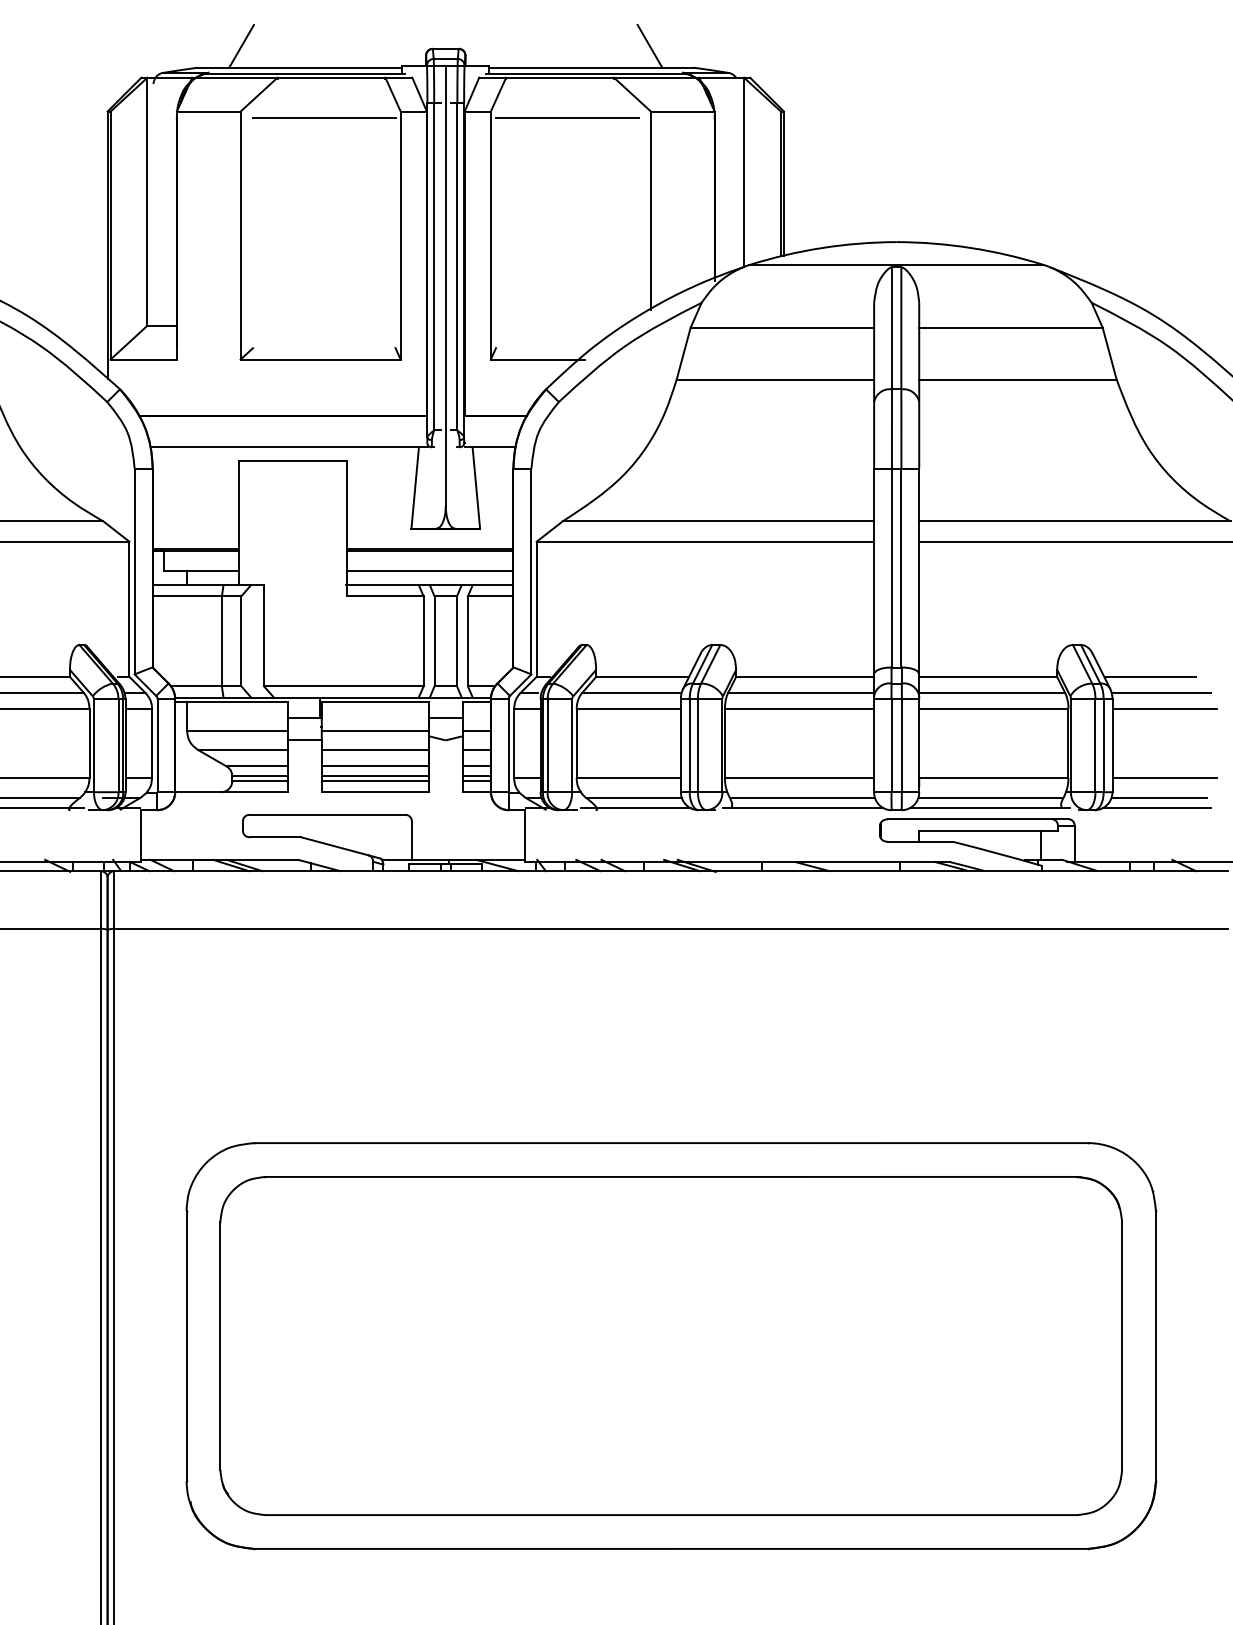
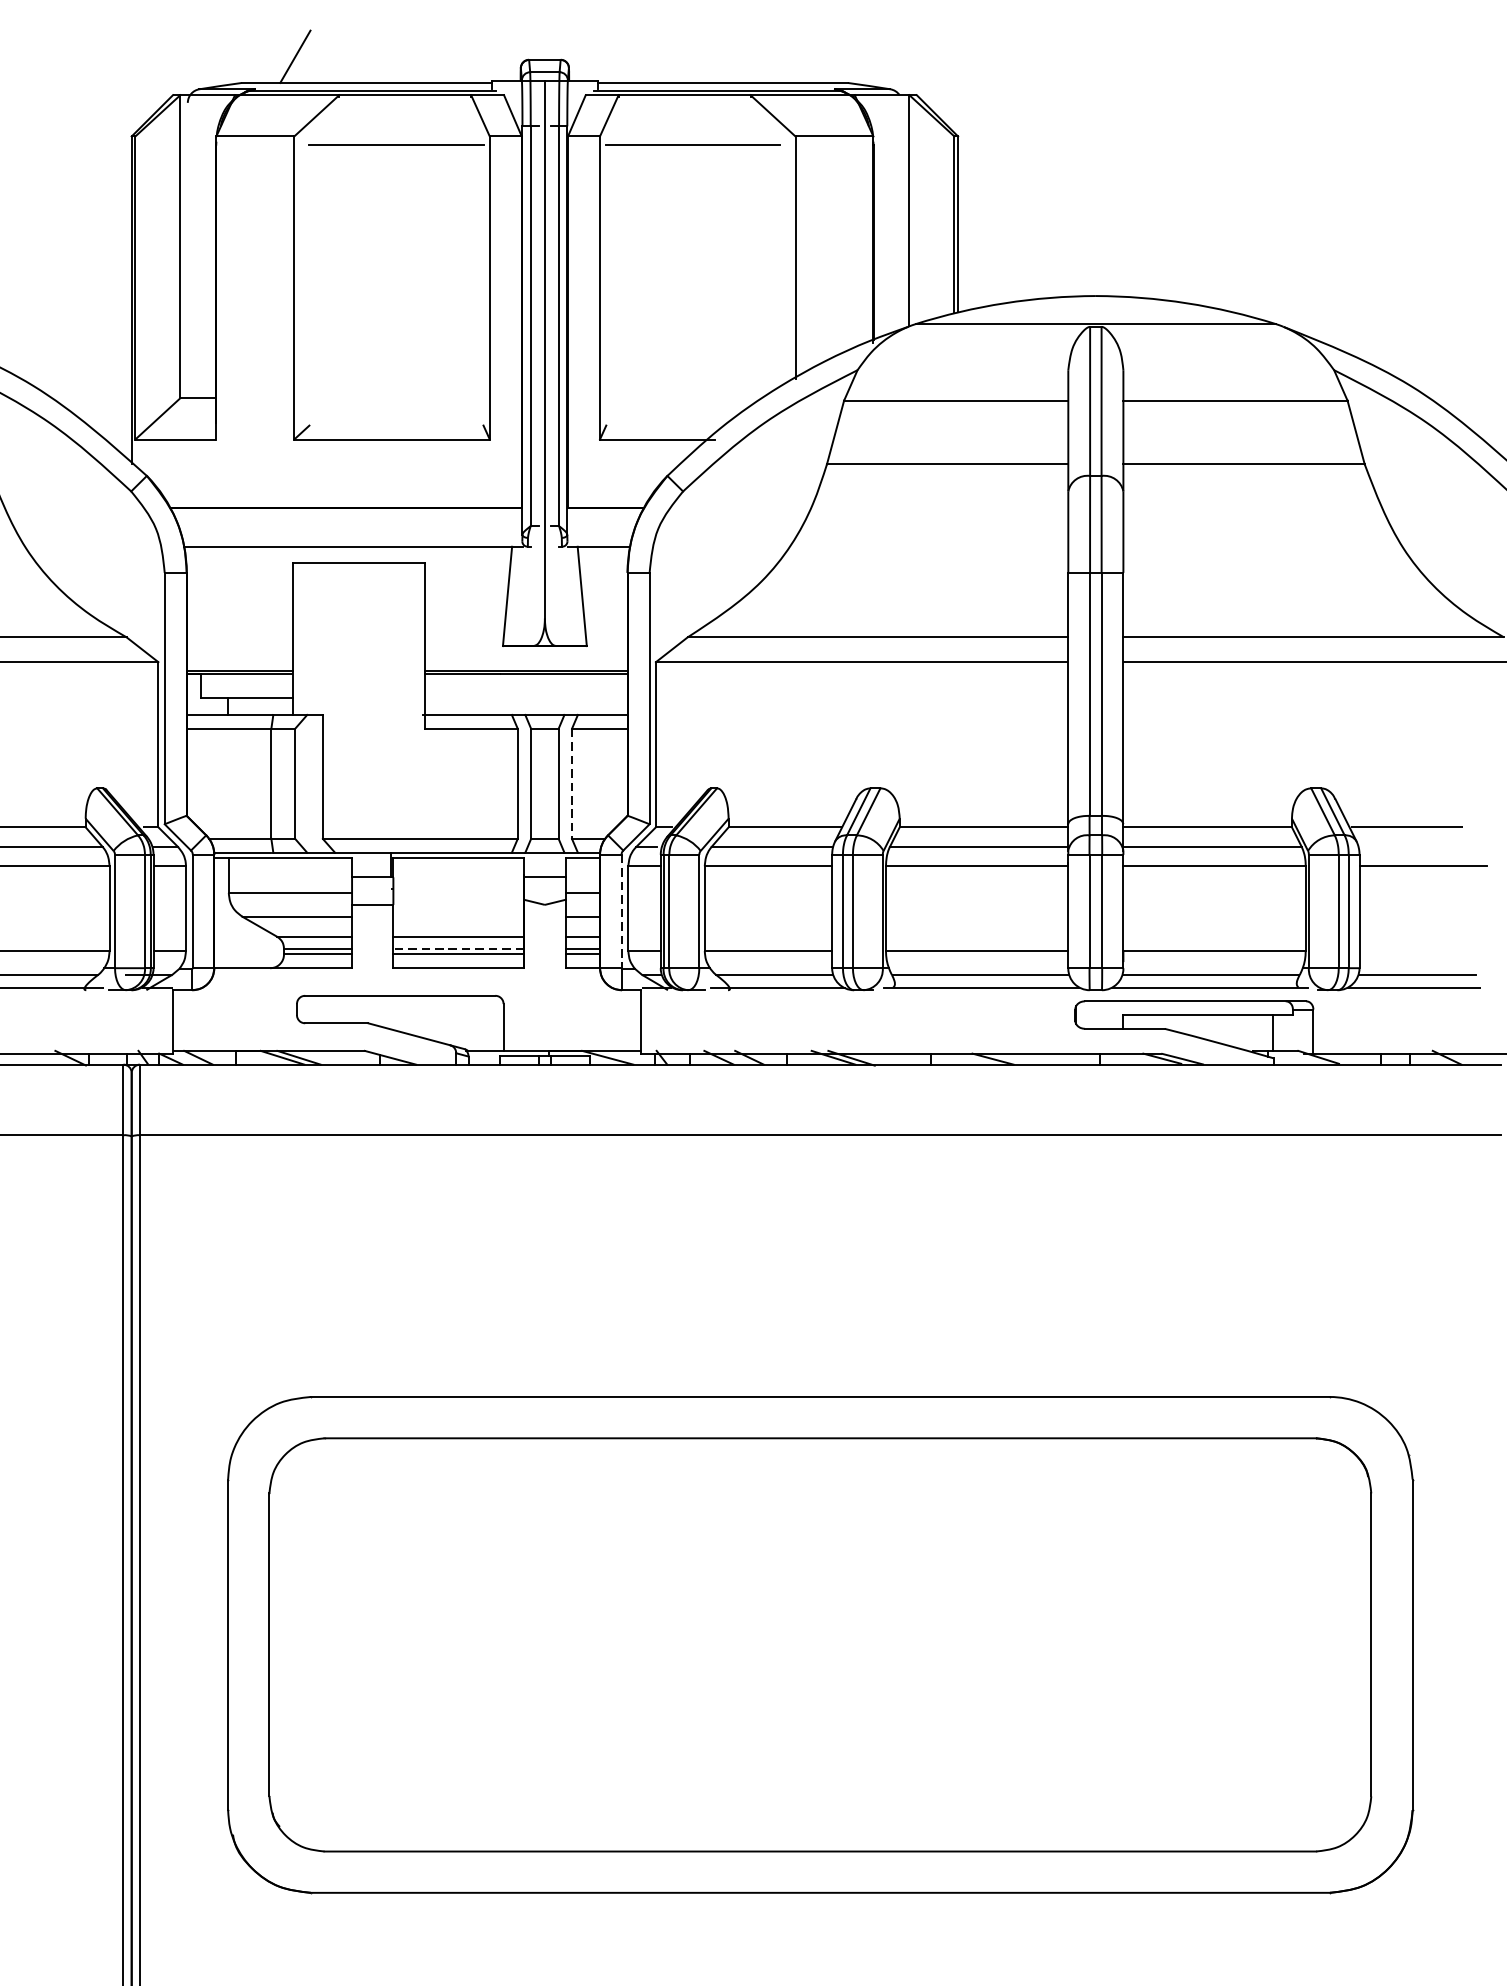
line: (649, 45) -> (793, 55), removed
line: (430, 571) -> (526, 698), removed
line: (467, 641) -> (571, 784), solid -> dashed
line: (1161, 692) -> (1419, 846), removed
line: (374, 730) -> (457, 892), removed
line: (508, 746) -> (621, 912), solid -> dashed
line: (374, 750) -> (457, 917), removed
line: (375, 776) -> (459, 949), solid -> dashed
line: (1164, 778) -> (1423, 951), removed

